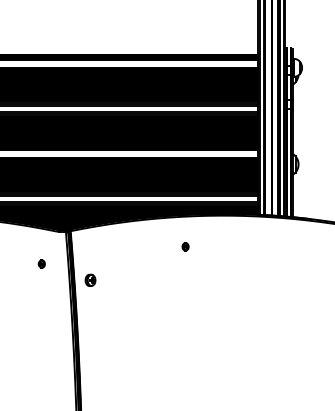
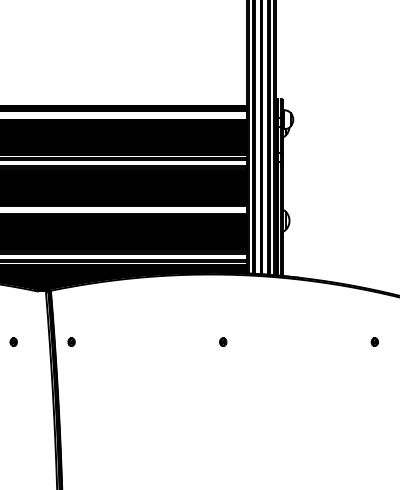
part: (185, 246) -> (223, 341), moved
part: (41, 263) -> (13, 341), moved
part: (90, 279) -> (71, 341), size x0.62

